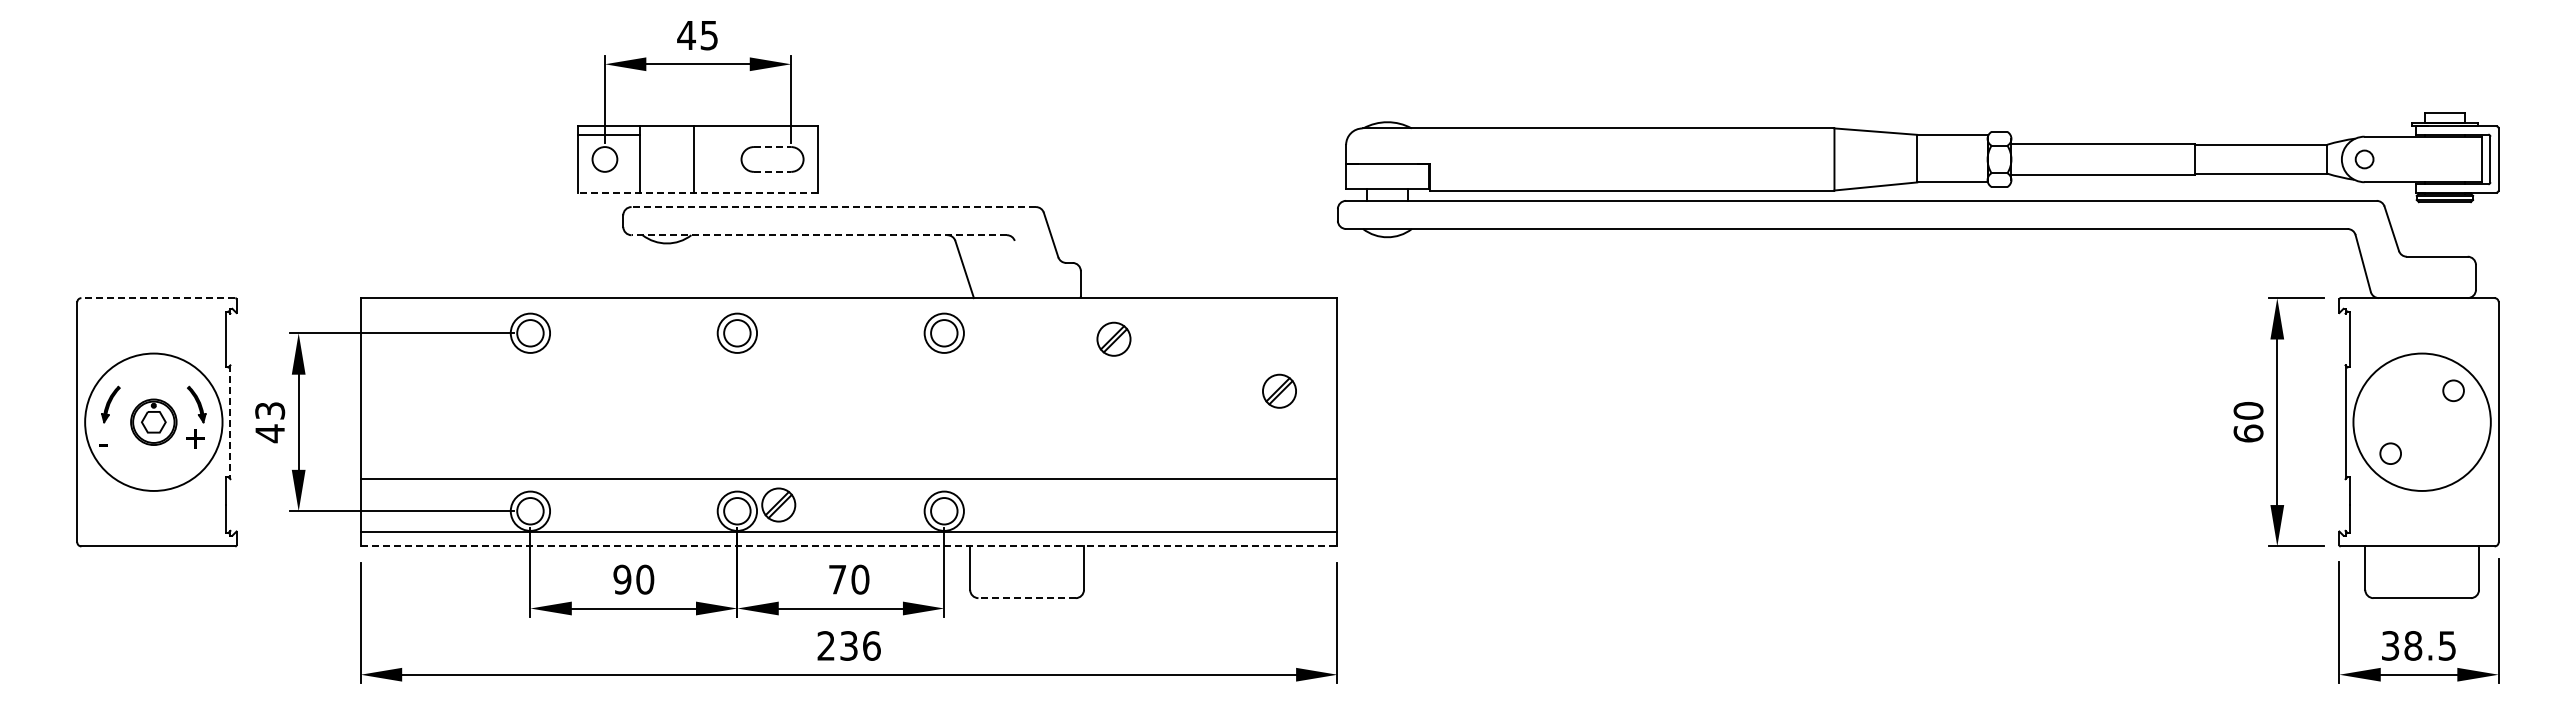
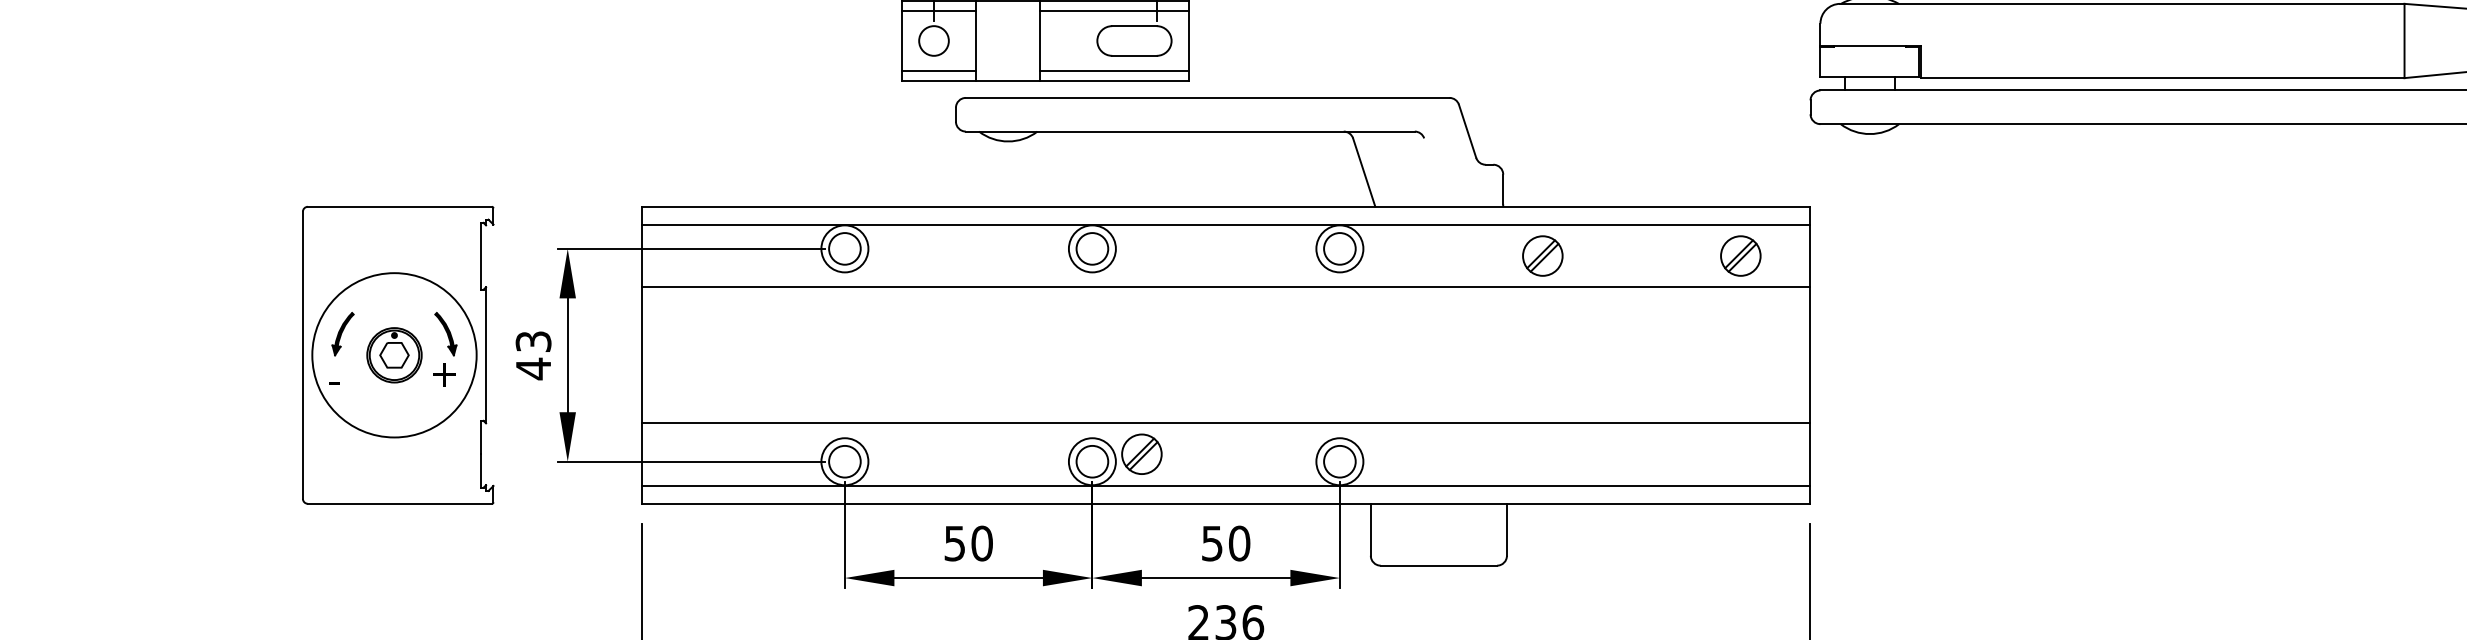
line: (755, 134) -> (1114, 11), added
line: (772, 147) -> (1134, 26), dashed -> solid
line: (772, 171) -> (1134, 55), dashed -> solid
line: (609, 184) -> (939, 70), added
line: (755, 184) -> (1114, 70), added
line: (697, 192) -> (1044, 80), dashed -> solid
line: (833, 207) -> (1207, 98), dashed -> solid
line: (819, 235) -> (1190, 131), dashed -> solid
line: (158, 298) -> (400, 207), dashed -> solid
line: (848, 313) -> (1225, 225), added
line: (848, 365) -> (1225, 287), added
part: (1279, 390) -> (1740, 255), moved
line: (230, 422) -> (486, 355), dashed -> solid
line: (849, 546) -> (1226, 503), dashed -> solid
text: (622, 579) -> (955, 543), 90 -> 50
text: (837, 579) -> (1212, 543), 70 -> 50
line: (1027, 598) -> (1439, 566), dashed -> solid

